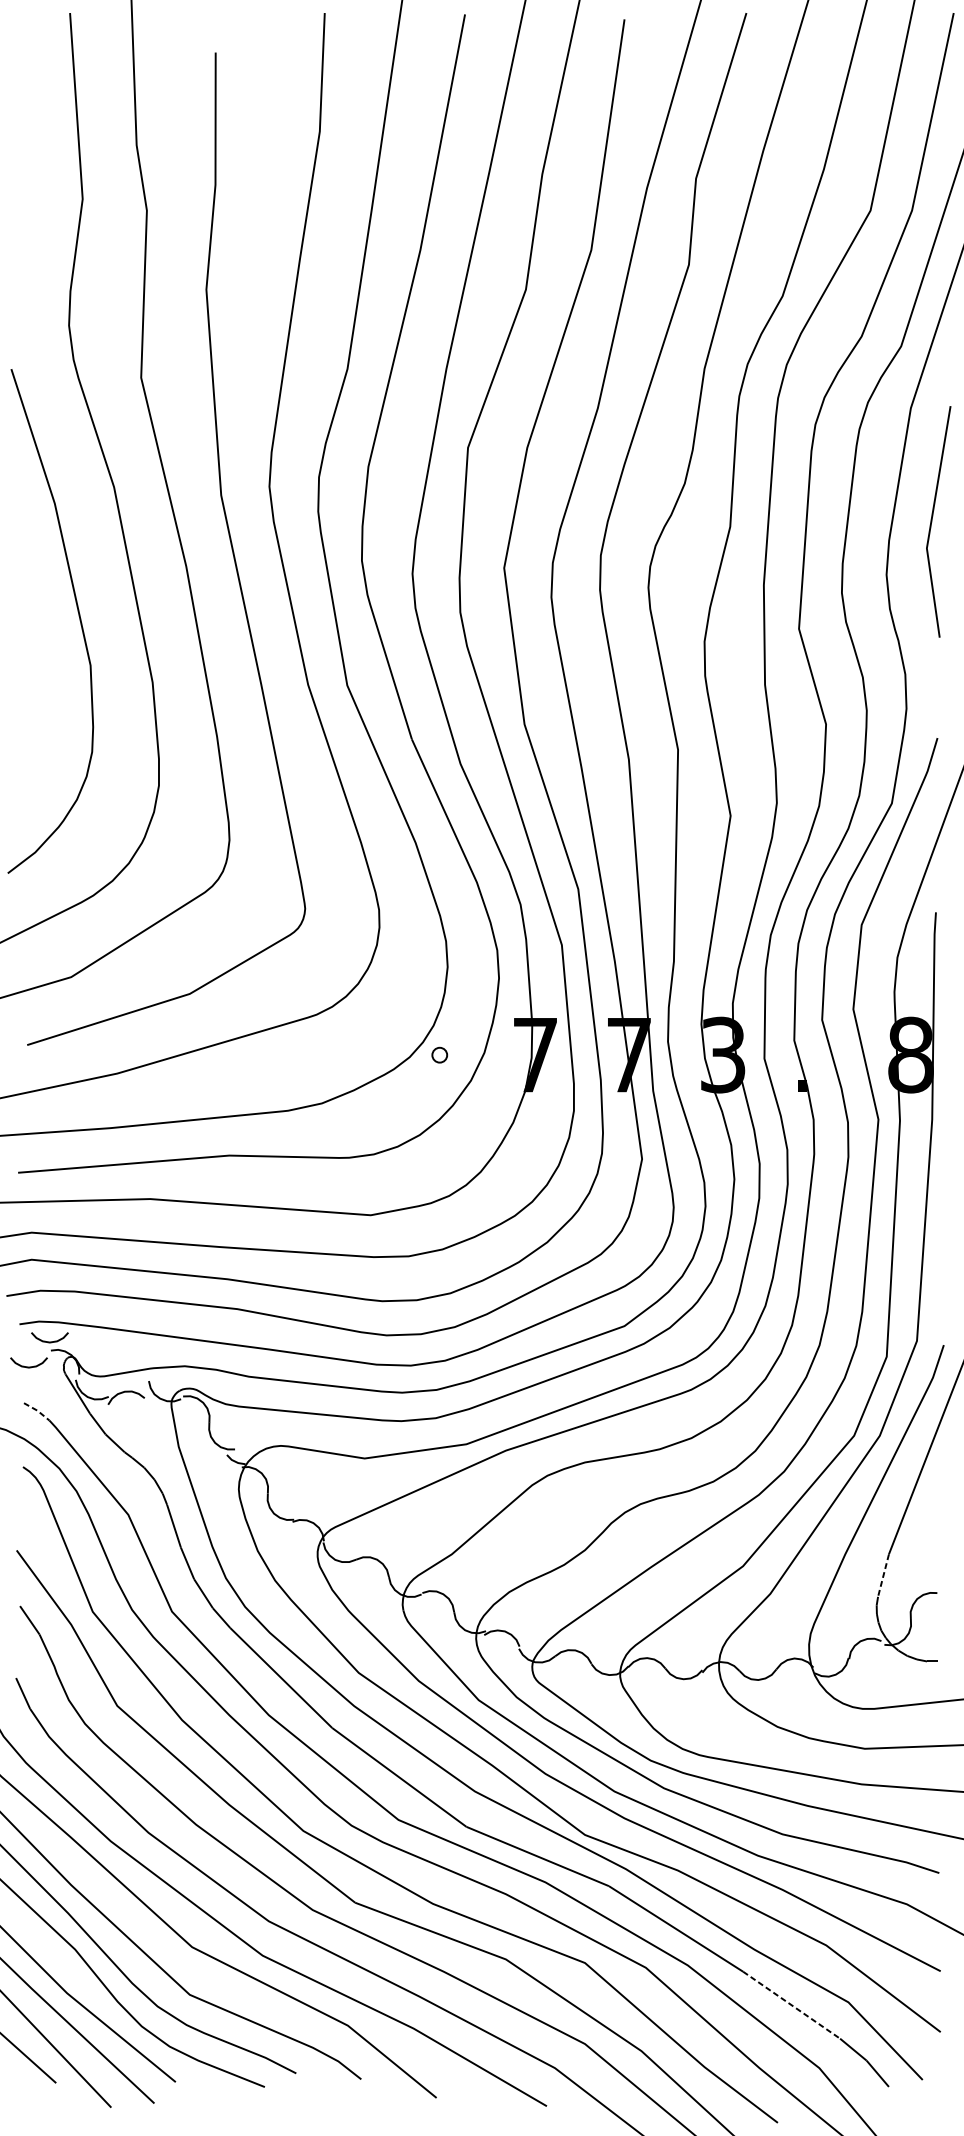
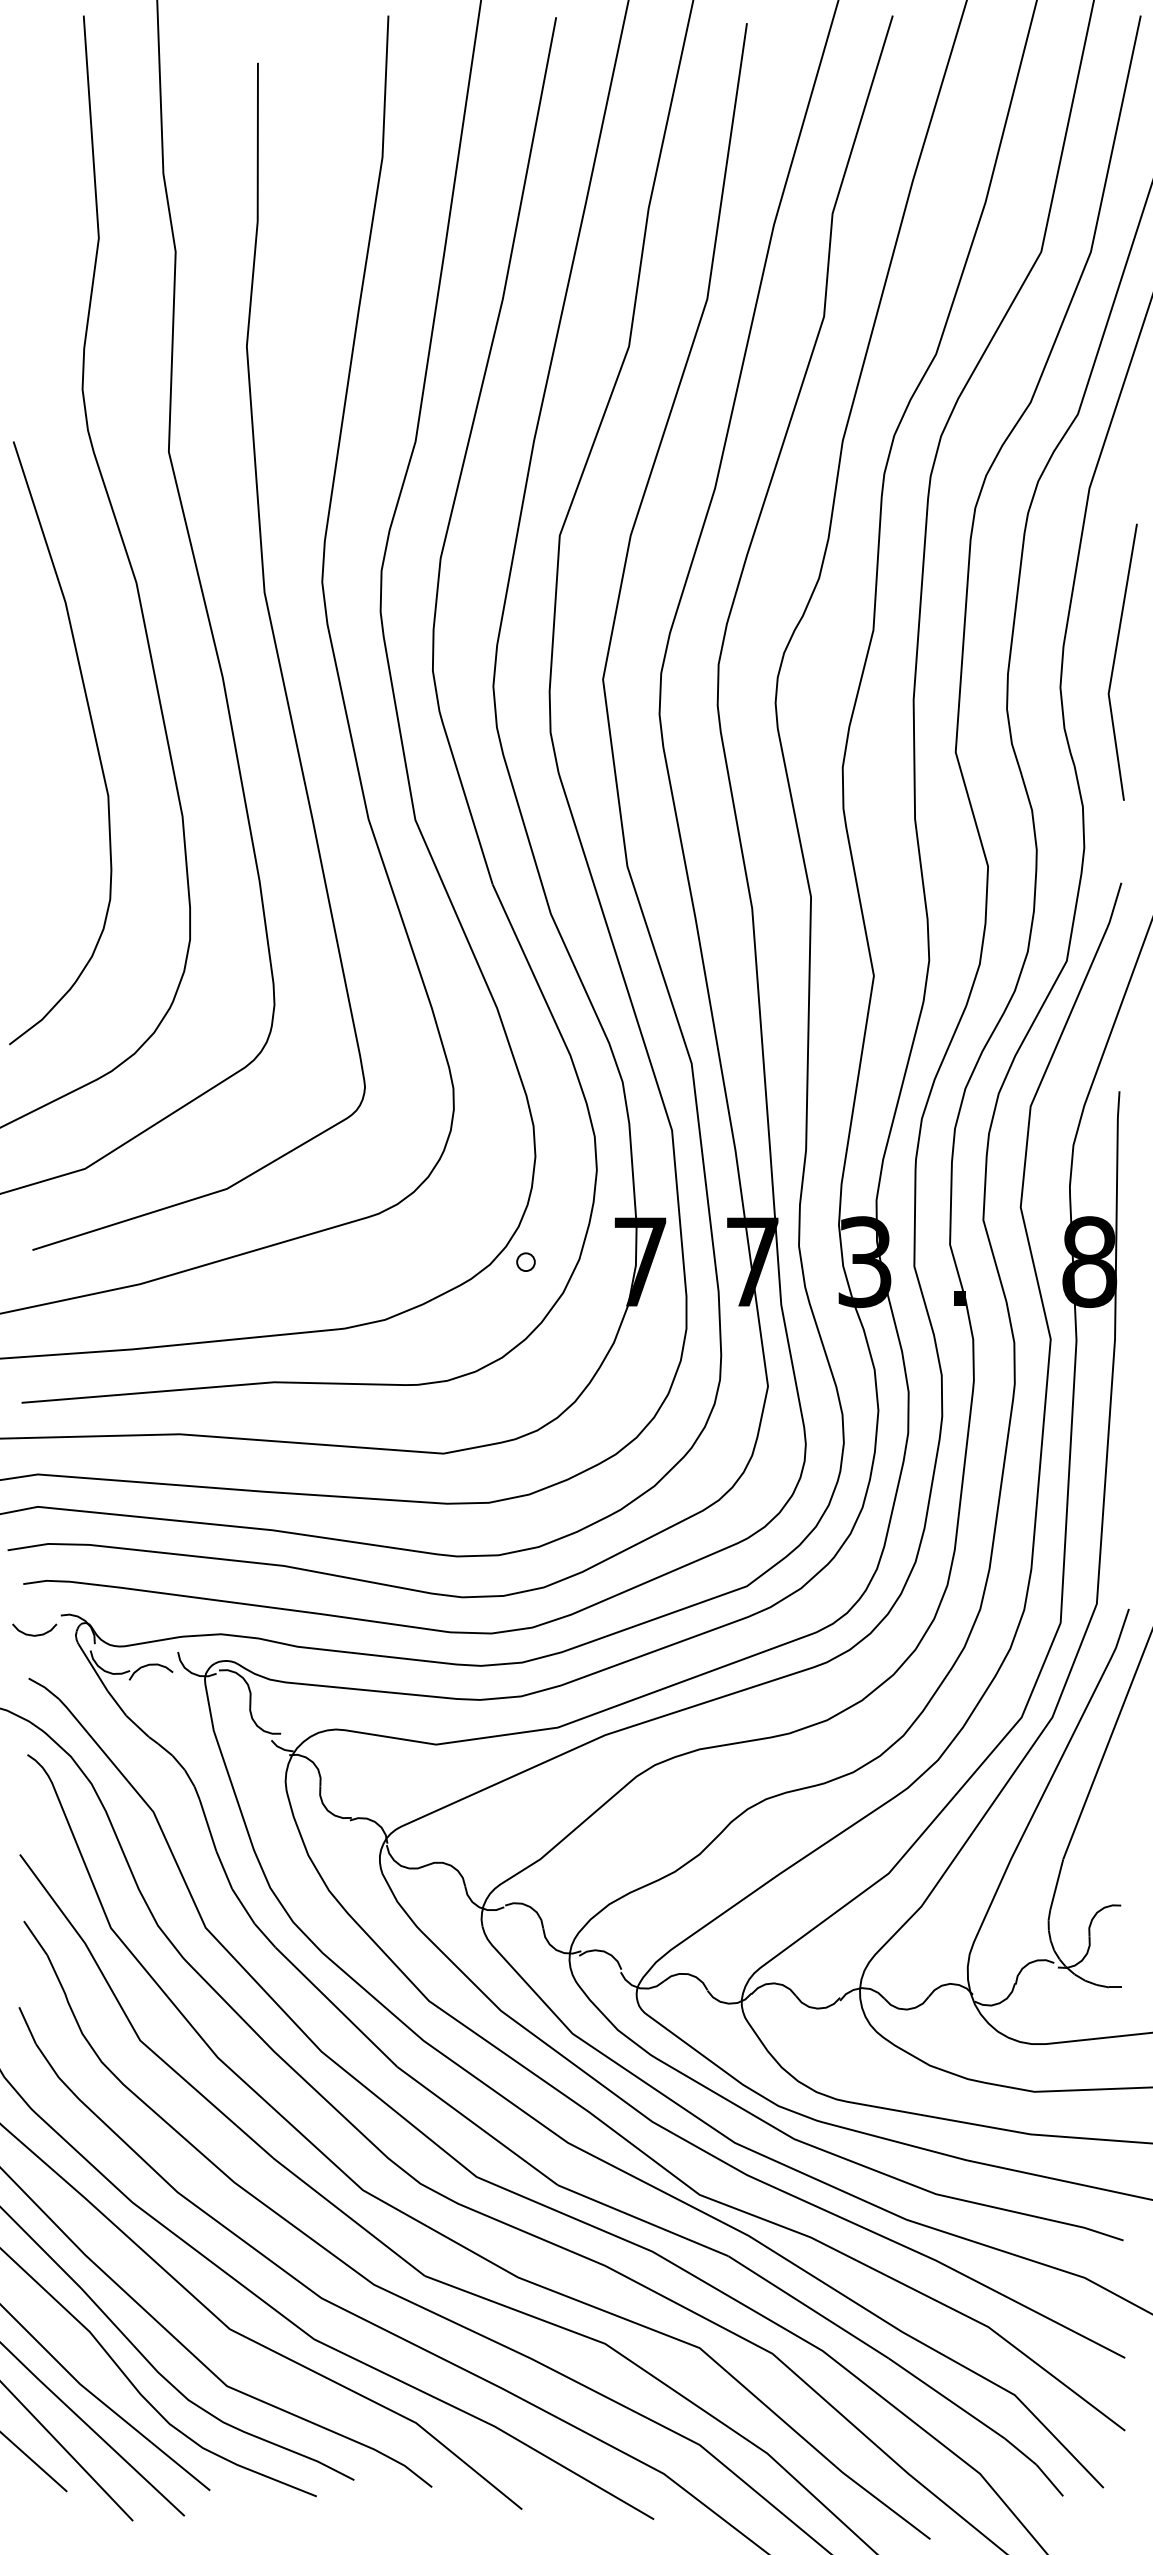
line: (932, 520) -> (1115, 660), moved
curve: (49, 1341) -> (59, 1604), removed
line: (37, 1410) -> (44, 1687), dashed -> solid
line: (883, 1576) -> (1056, 1885), dashed -> solid
line: (791, 2005) -> (946, 2398), dashed -> solid

